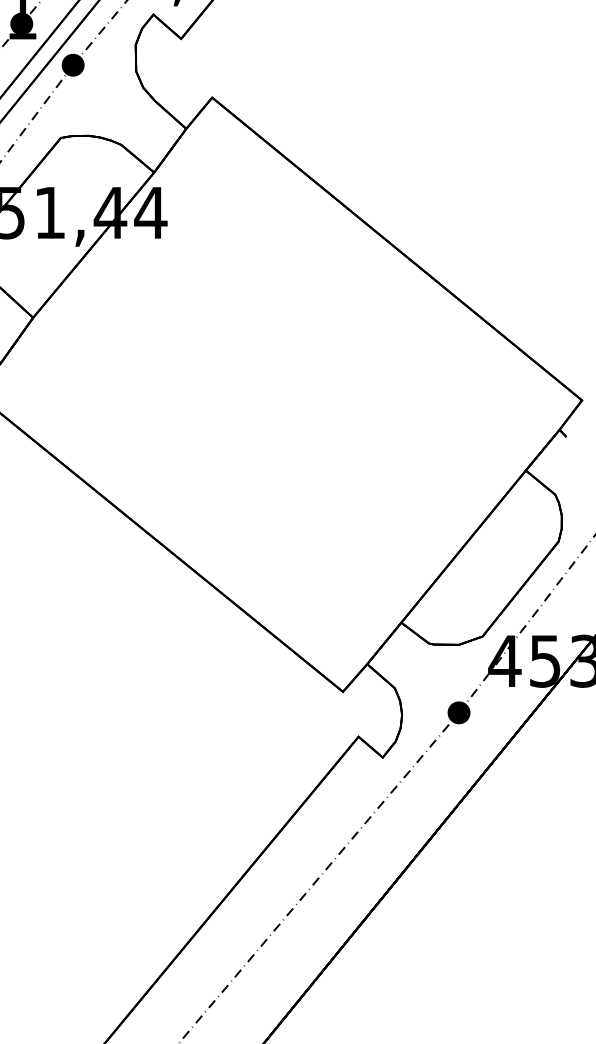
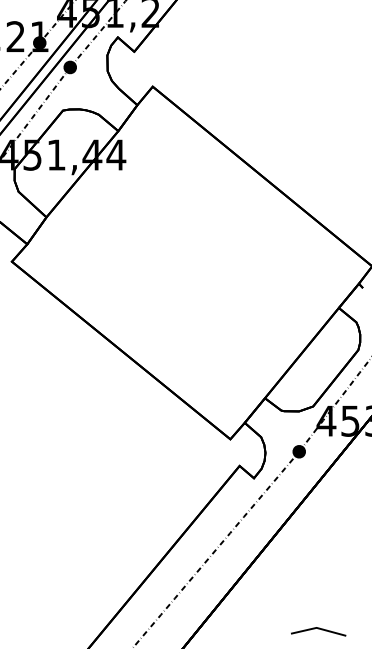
line: (491, 1012) -> (318, 629), added

